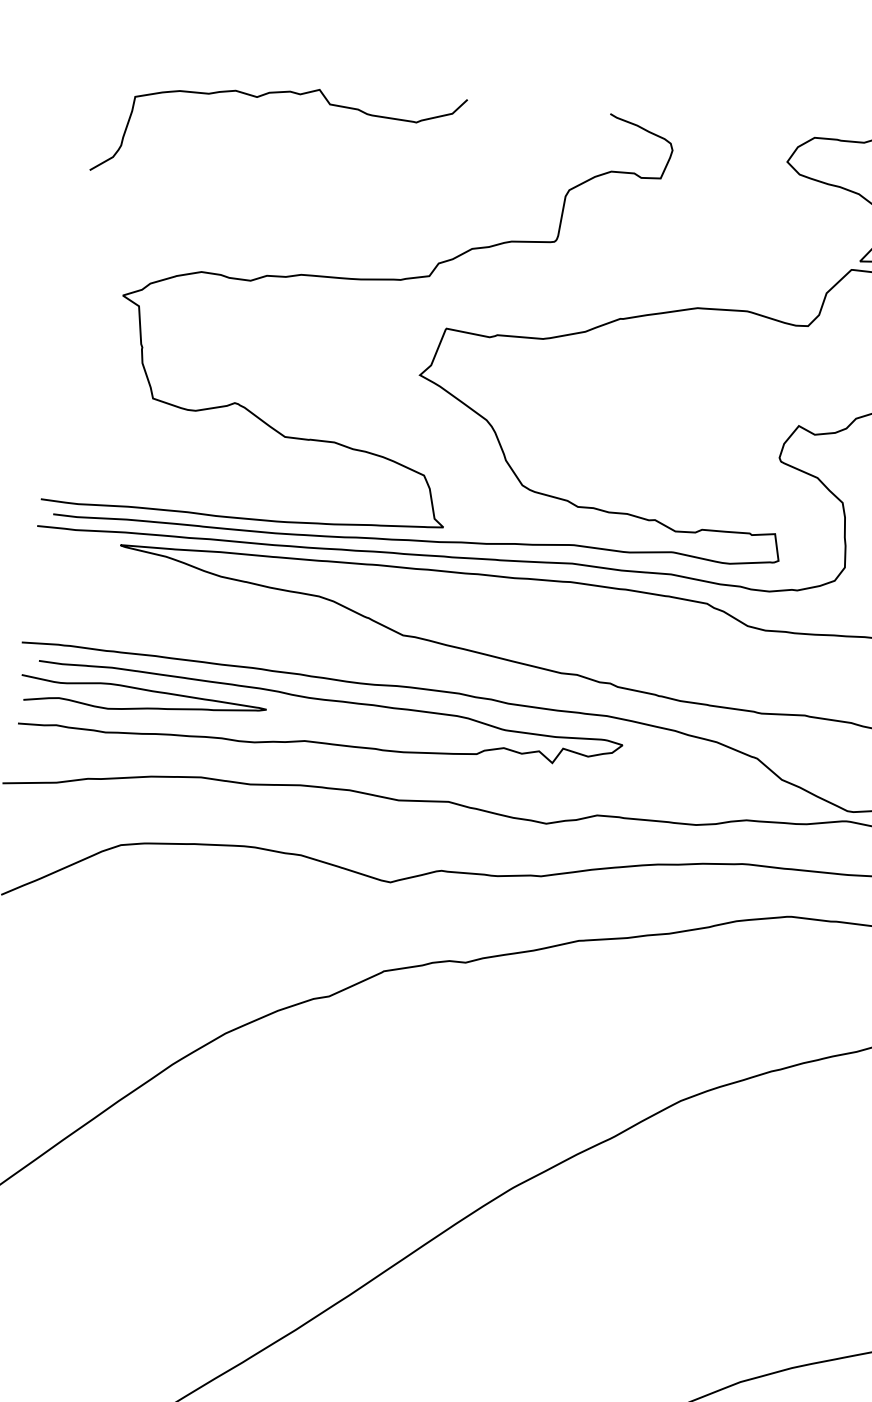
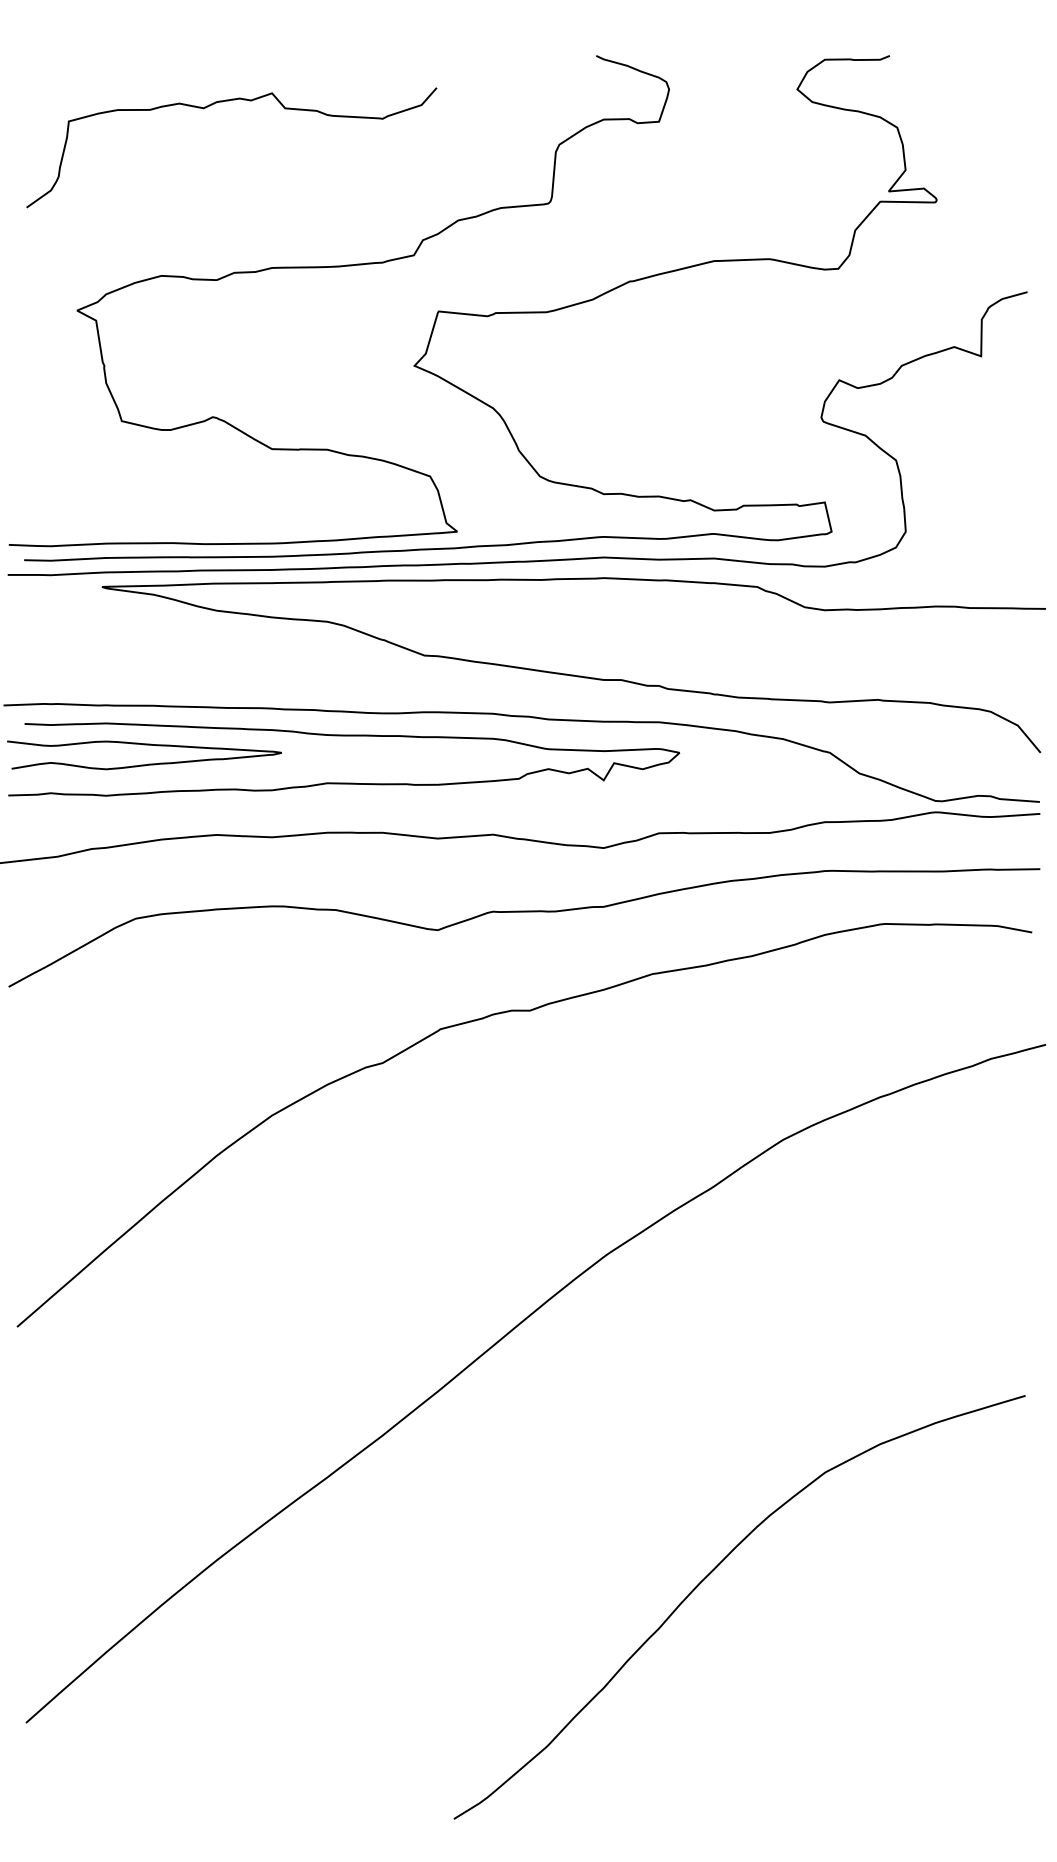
curve: (274, 93) -> (222, 102), moved

